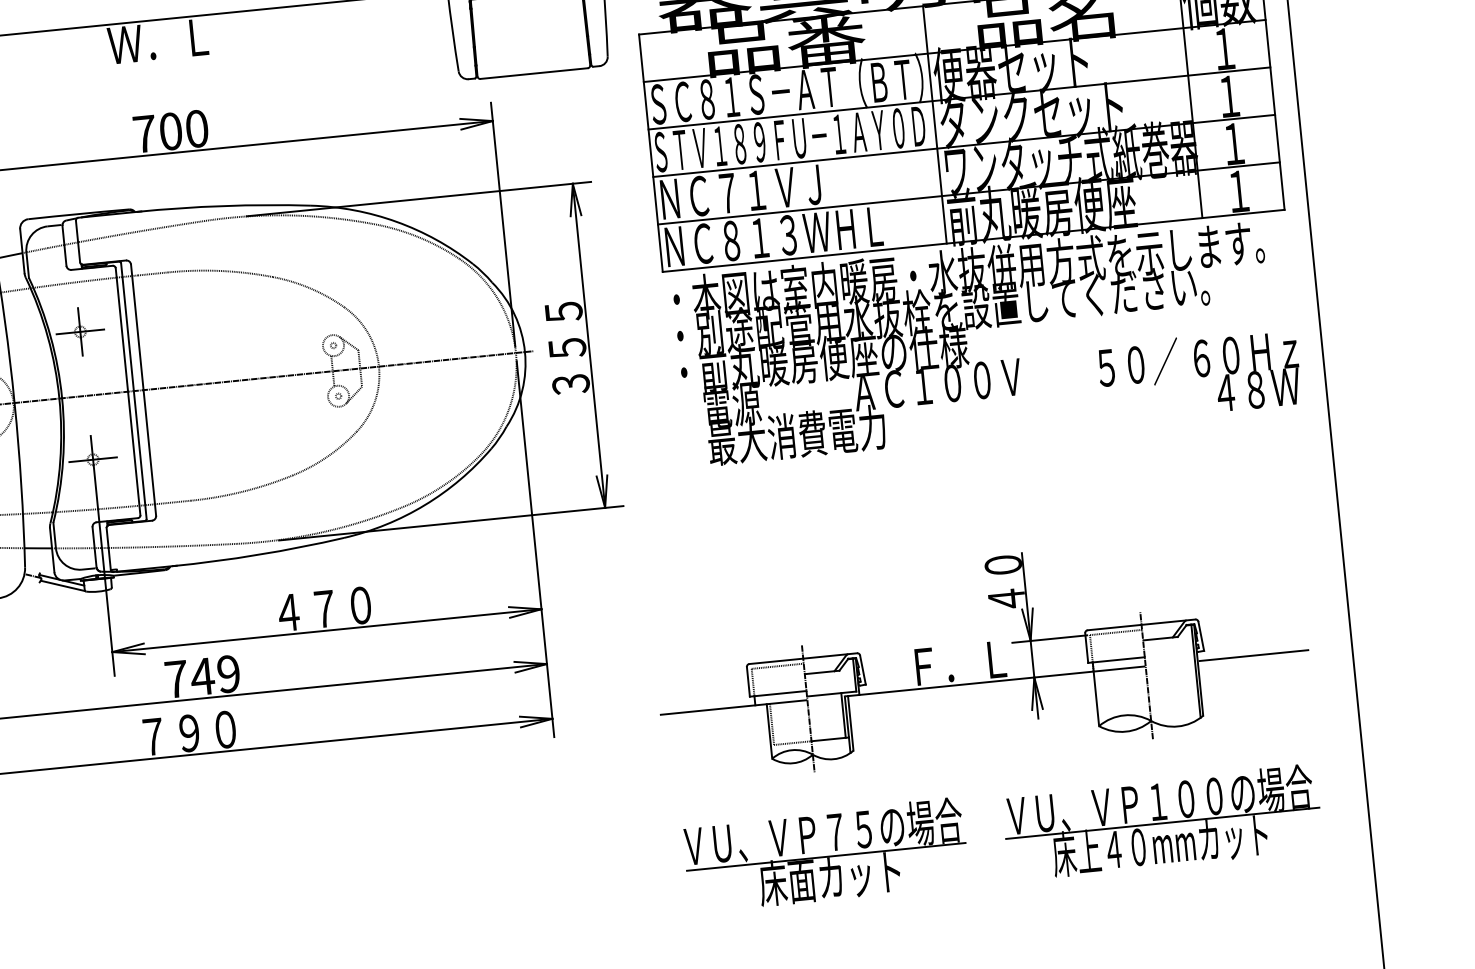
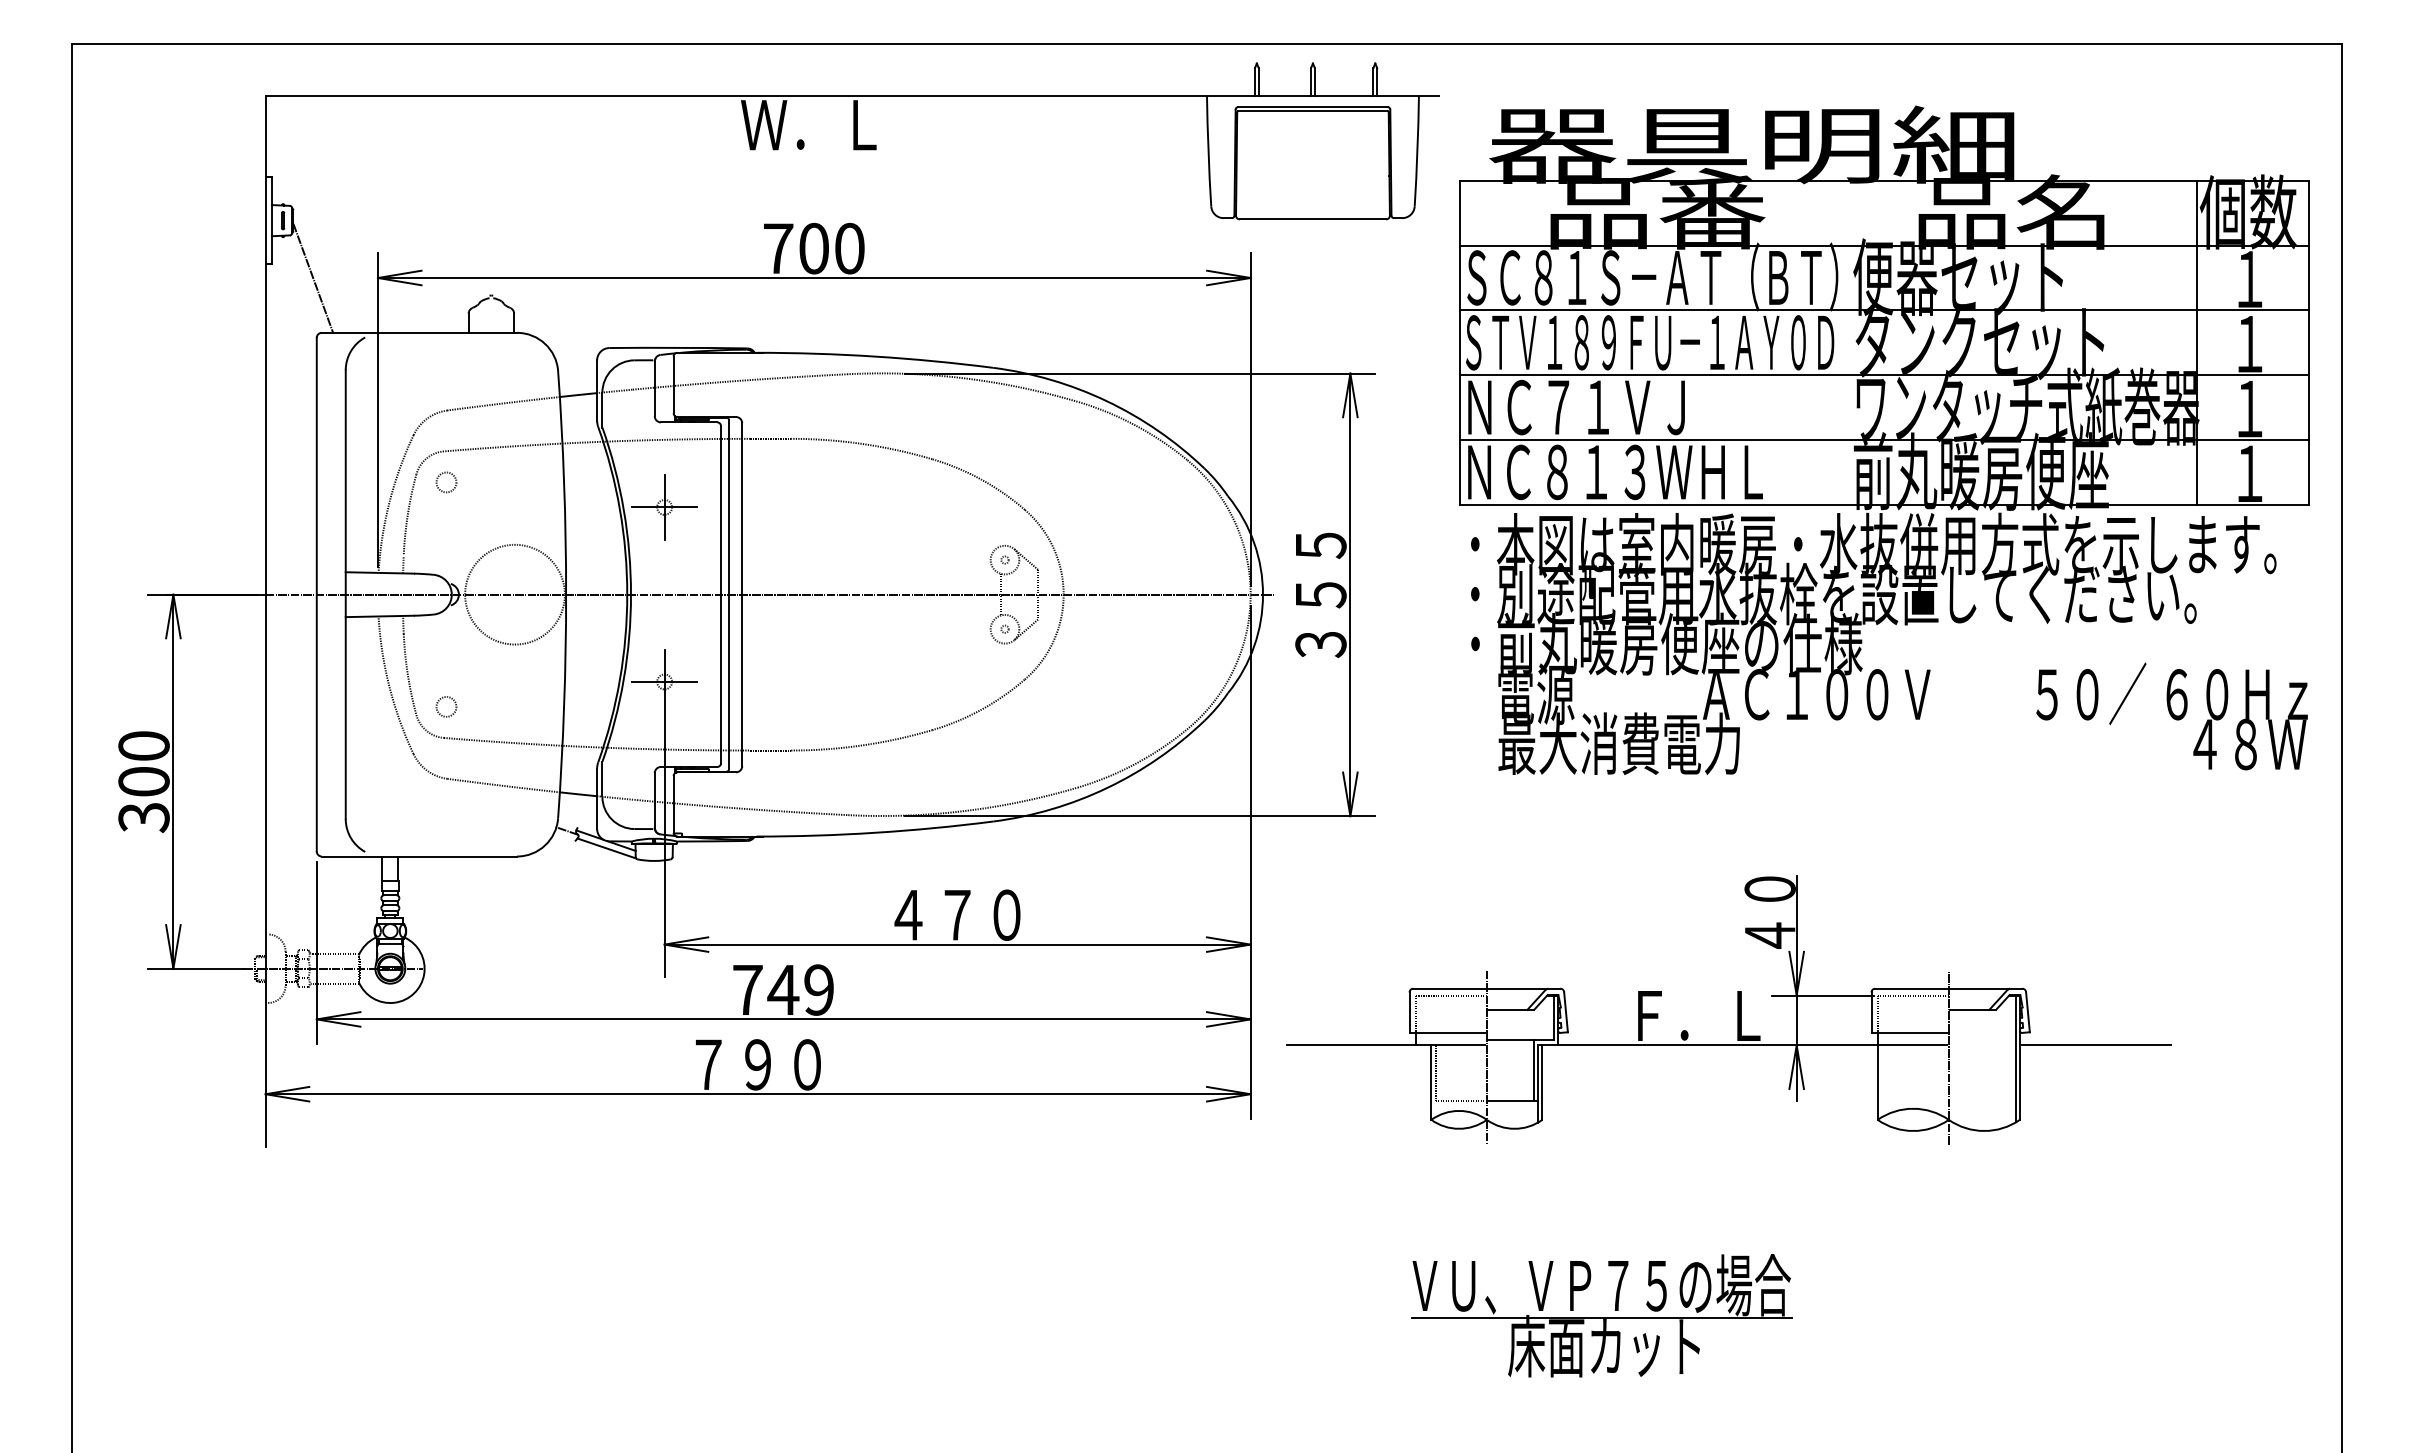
line: (934, 124) -> (1847, 342), removed
part: (988, 655) -> (1737, 1009), moved
part: (1162, 822) -> (2061, 1316), removed

